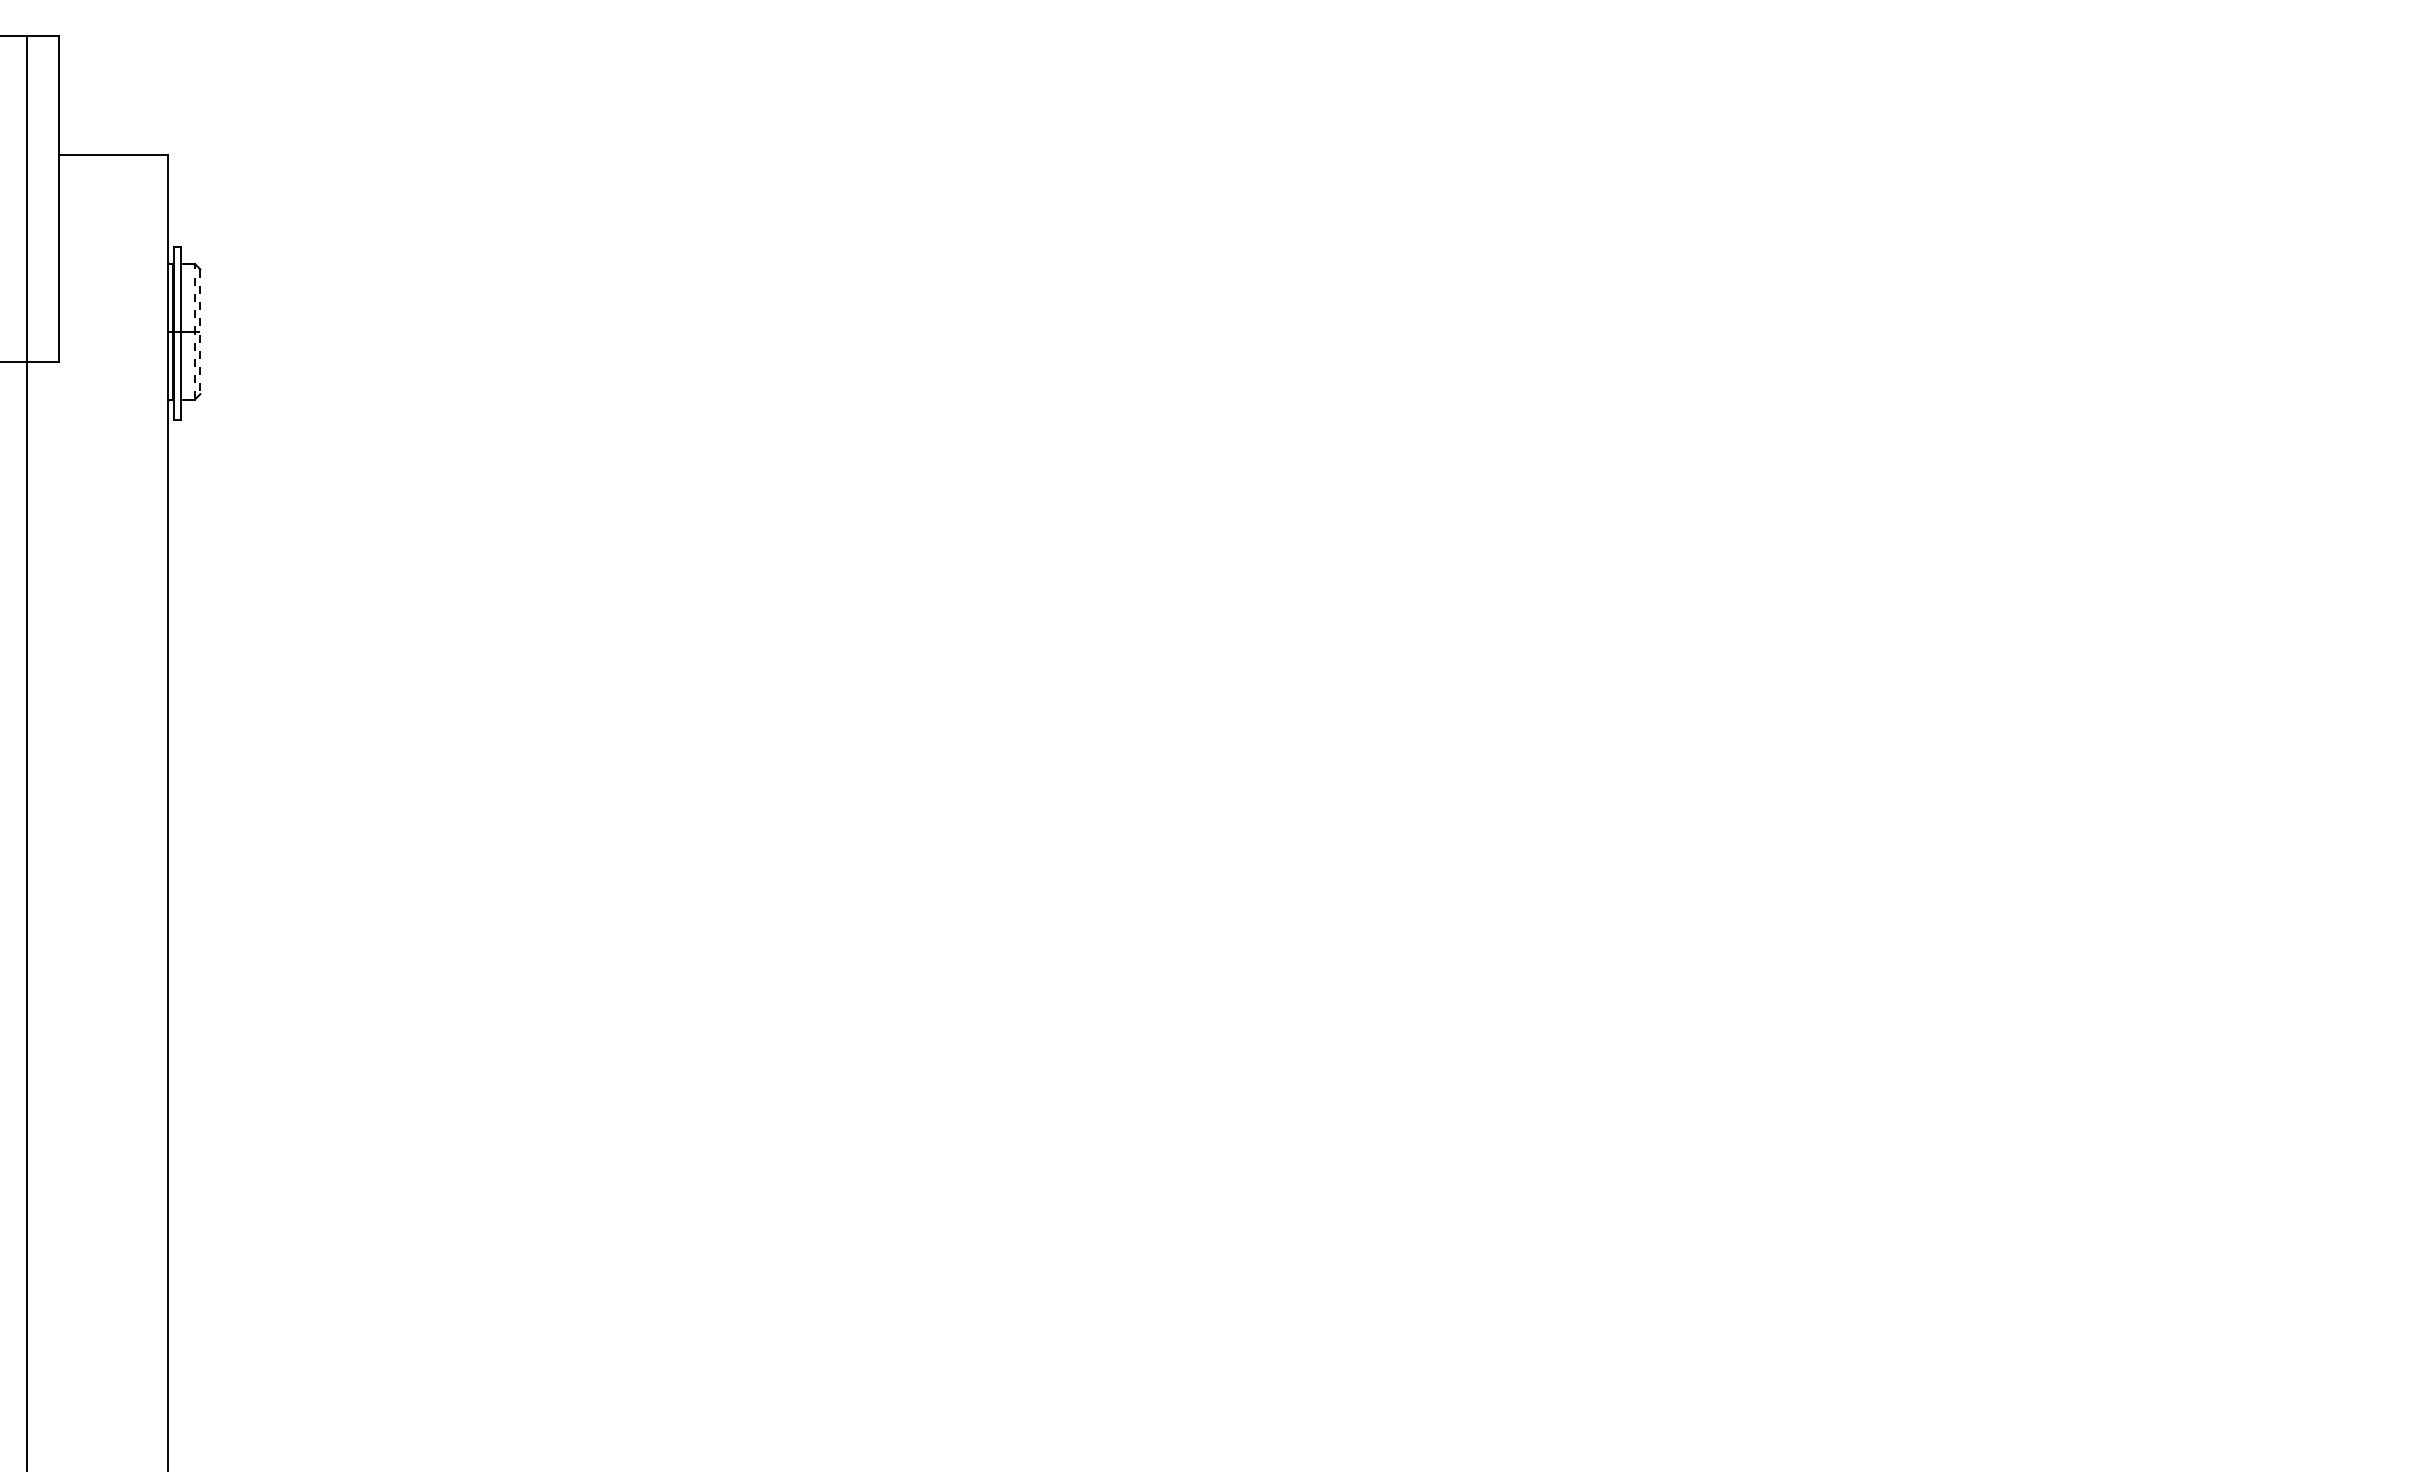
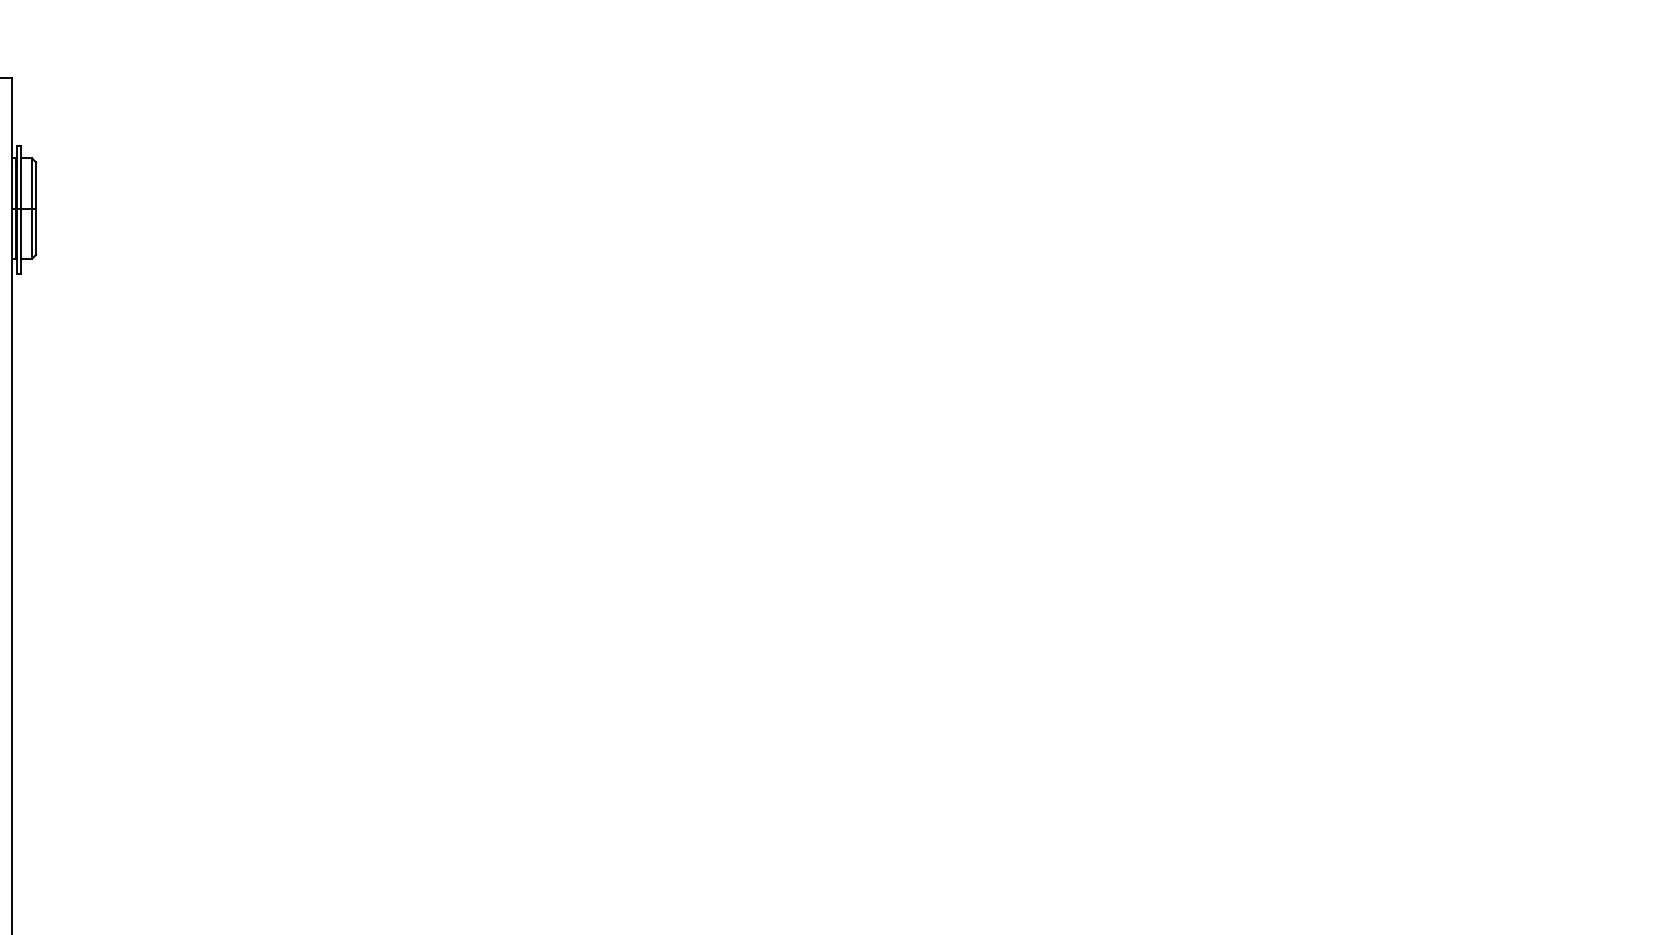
line: (194, 331) -> (31, 208), dashed -> solid
line: (200, 332) -> (36, 209), dashed -> solid

